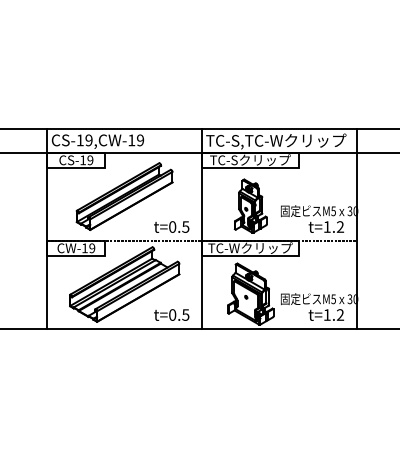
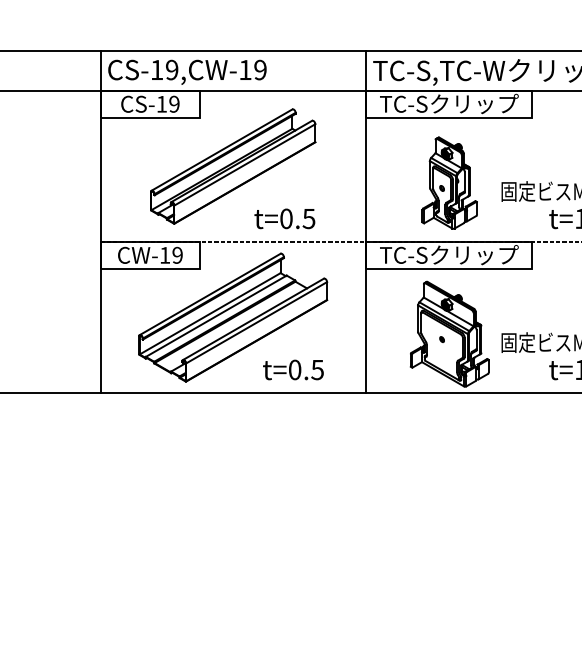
text: (171, 226) -> (284, 217), moved
text: (250, 247) -> (449, 253), TC-Wクリップ -> TC-Sクリップ
text: (171, 314) -> (293, 369), moved

